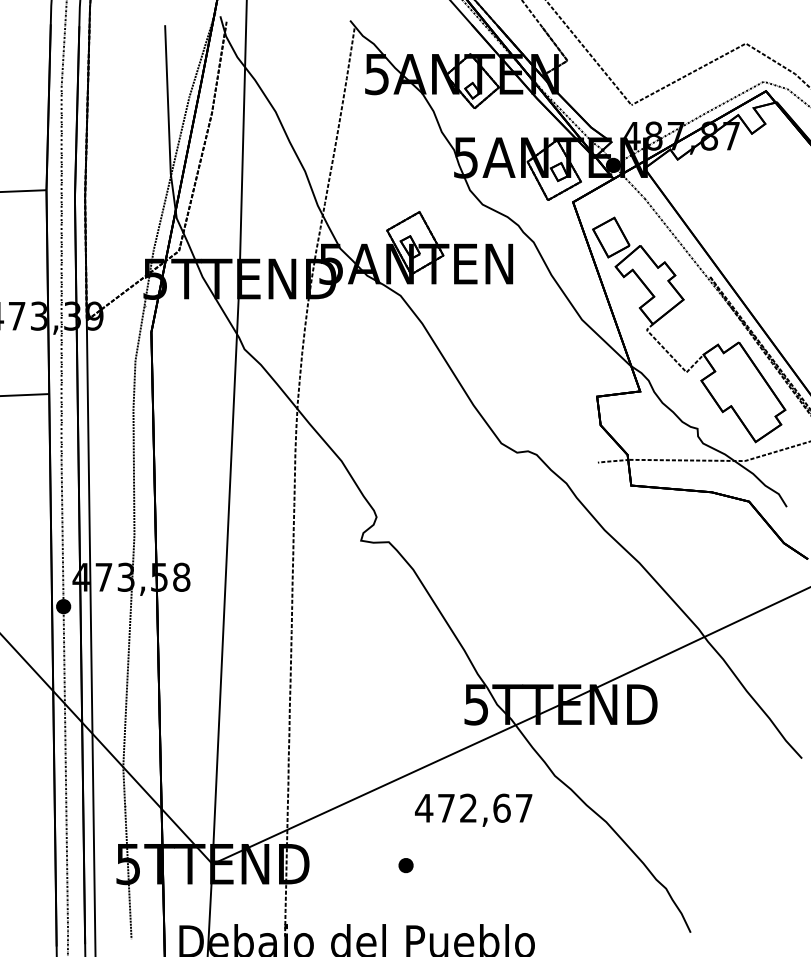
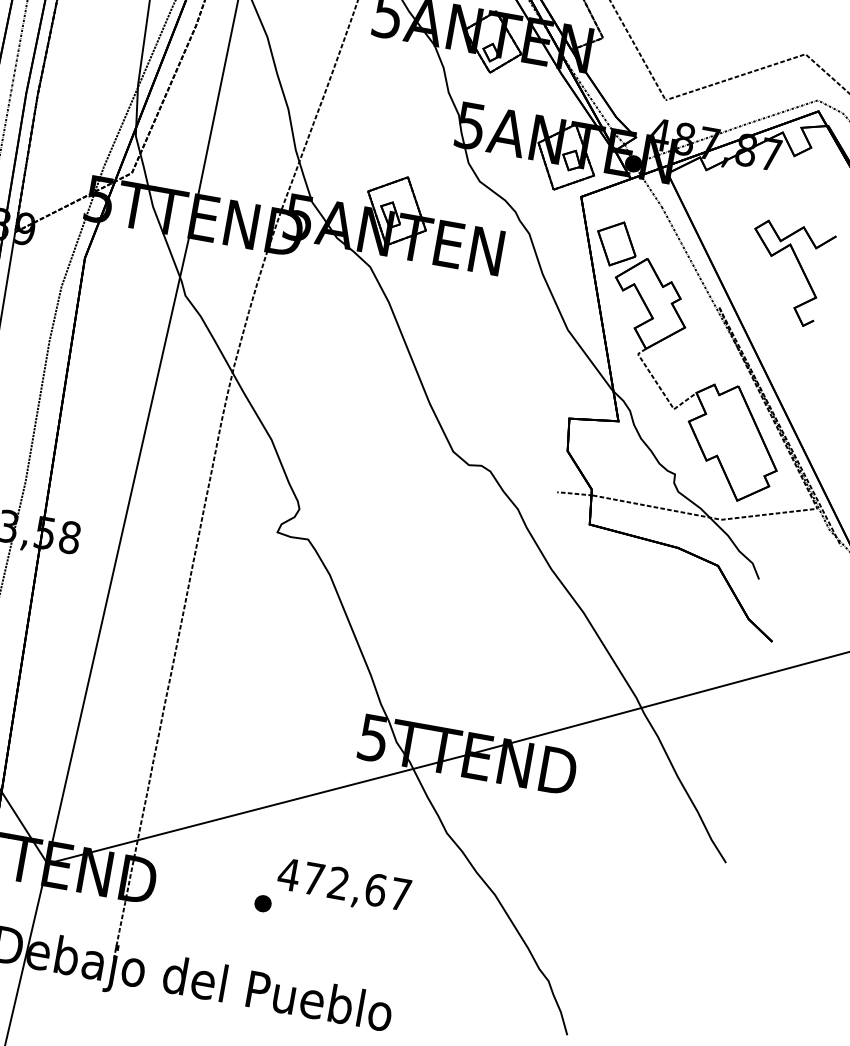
part: (774, 230) -> (800, 268), added
text: (473, 809) -> (343, 885), moved

